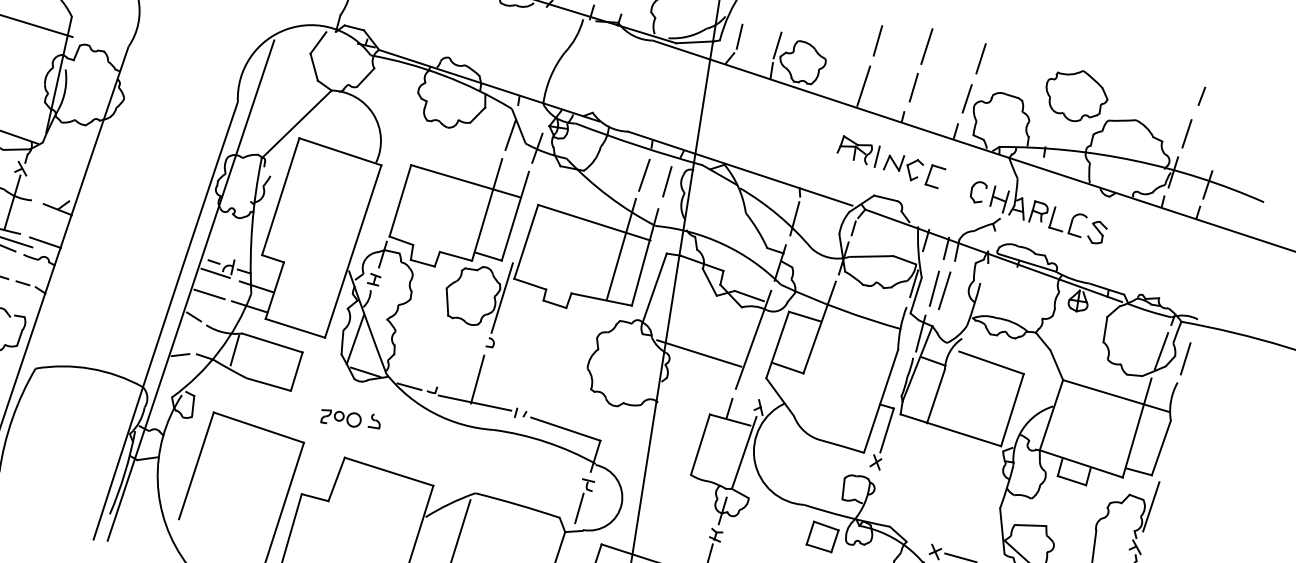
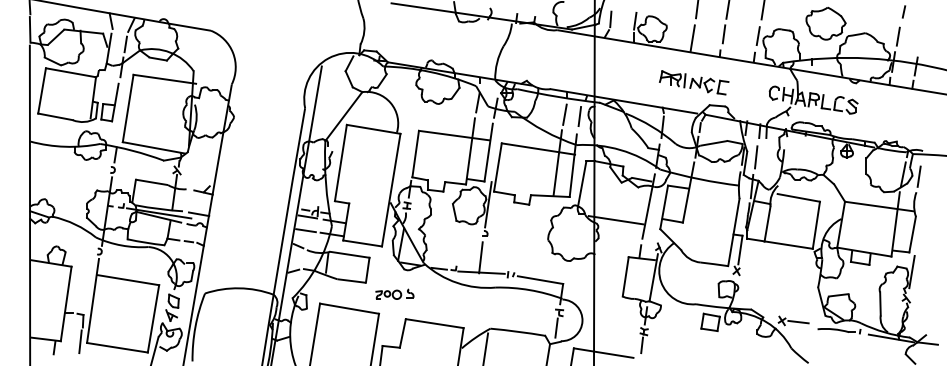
part: (891, 161) -> (694, 82), moved
line: (944, 290) -> (762, 157), removed
part: (350, 417) -> (394, 293), moved

